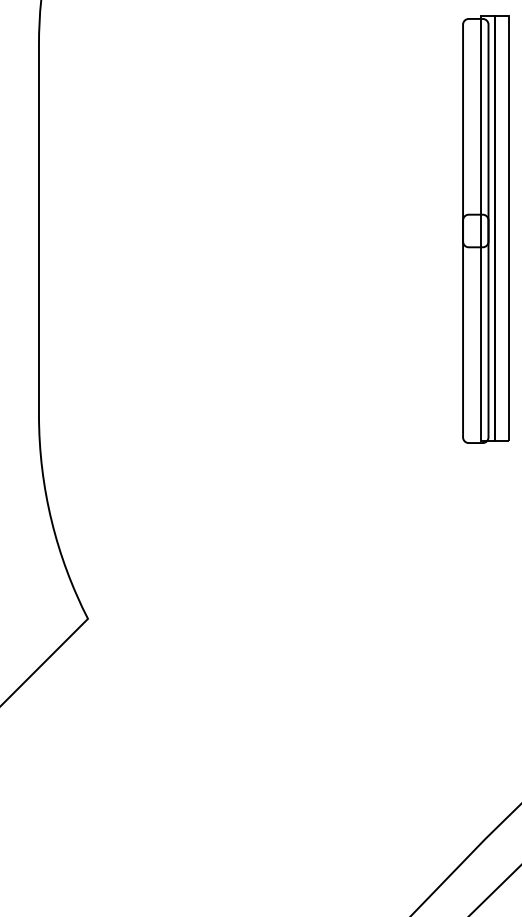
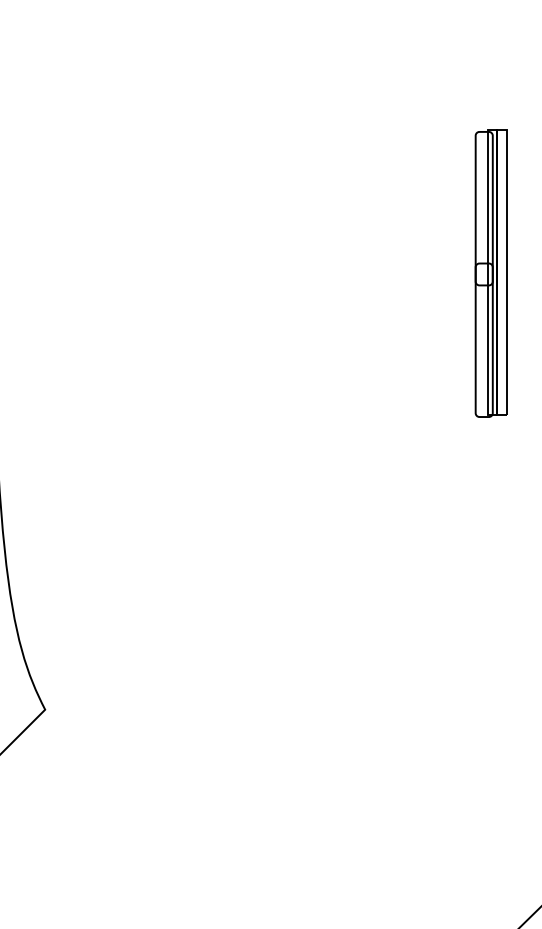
part: (485, 229) -> (490, 273), size x0.6

